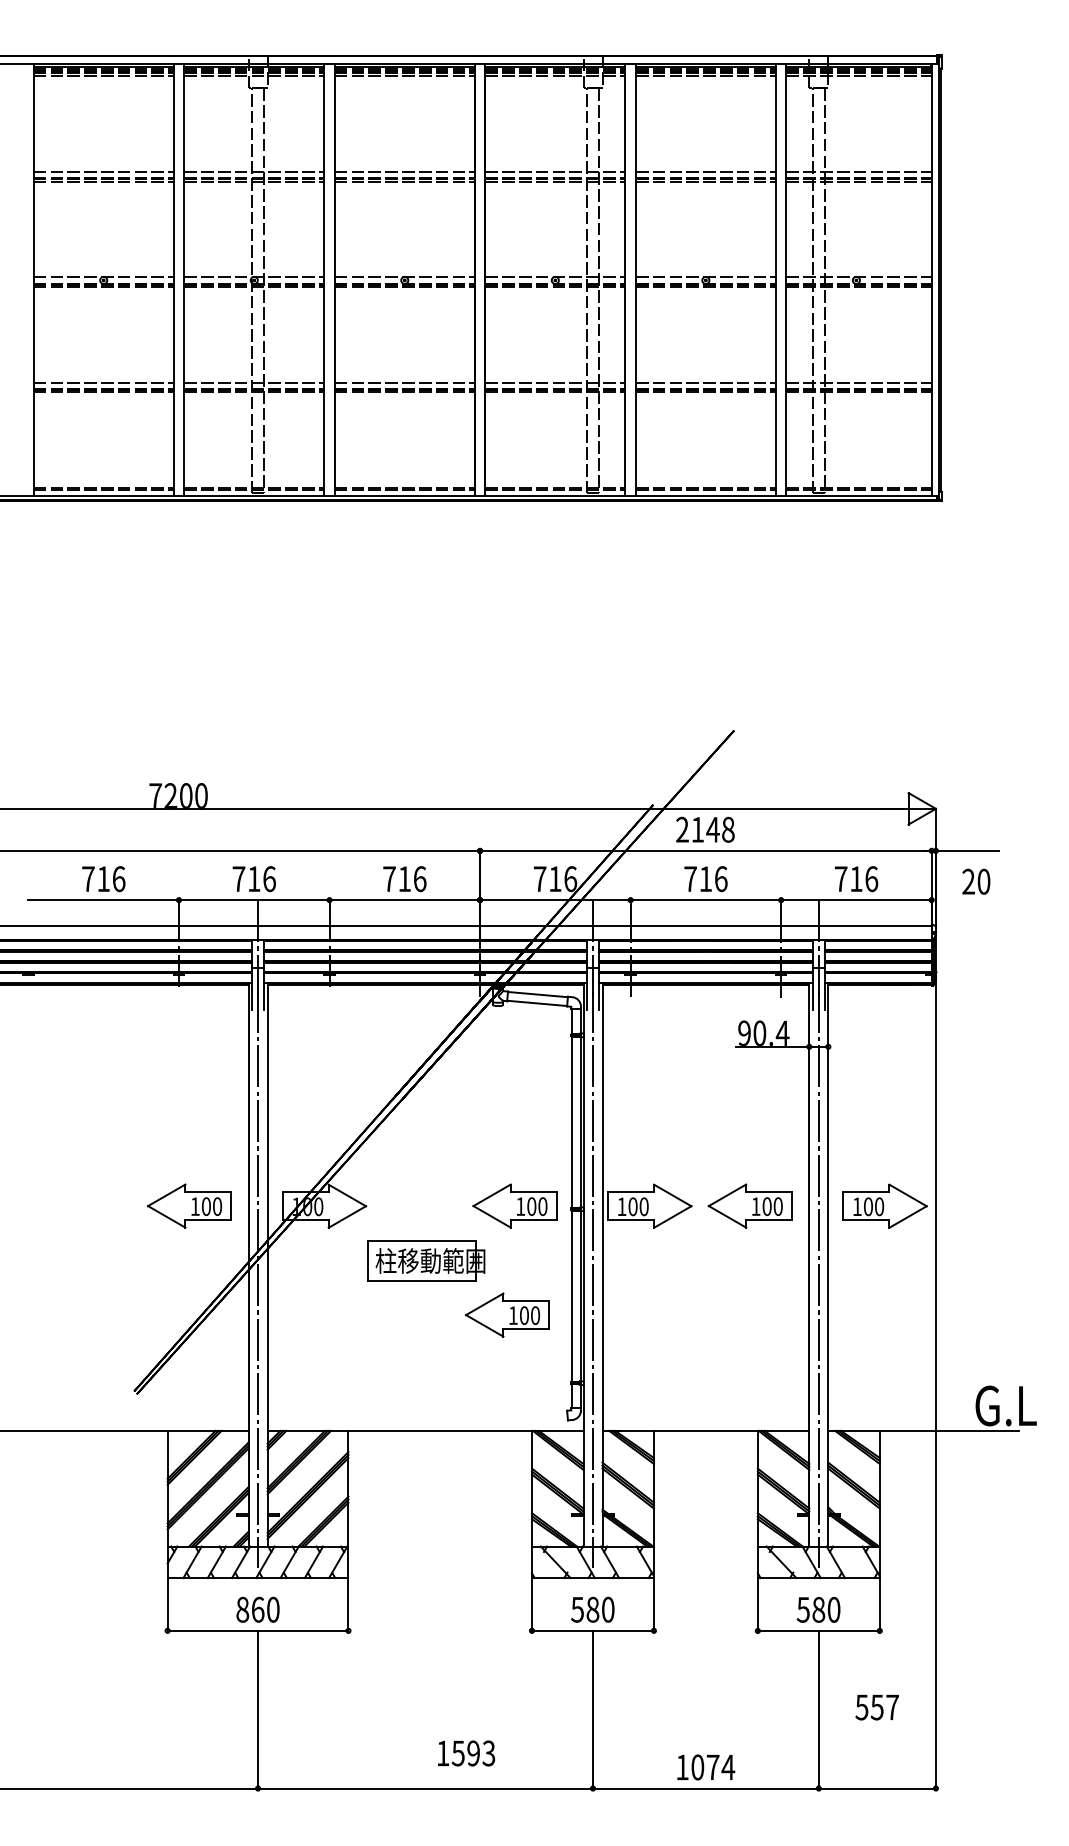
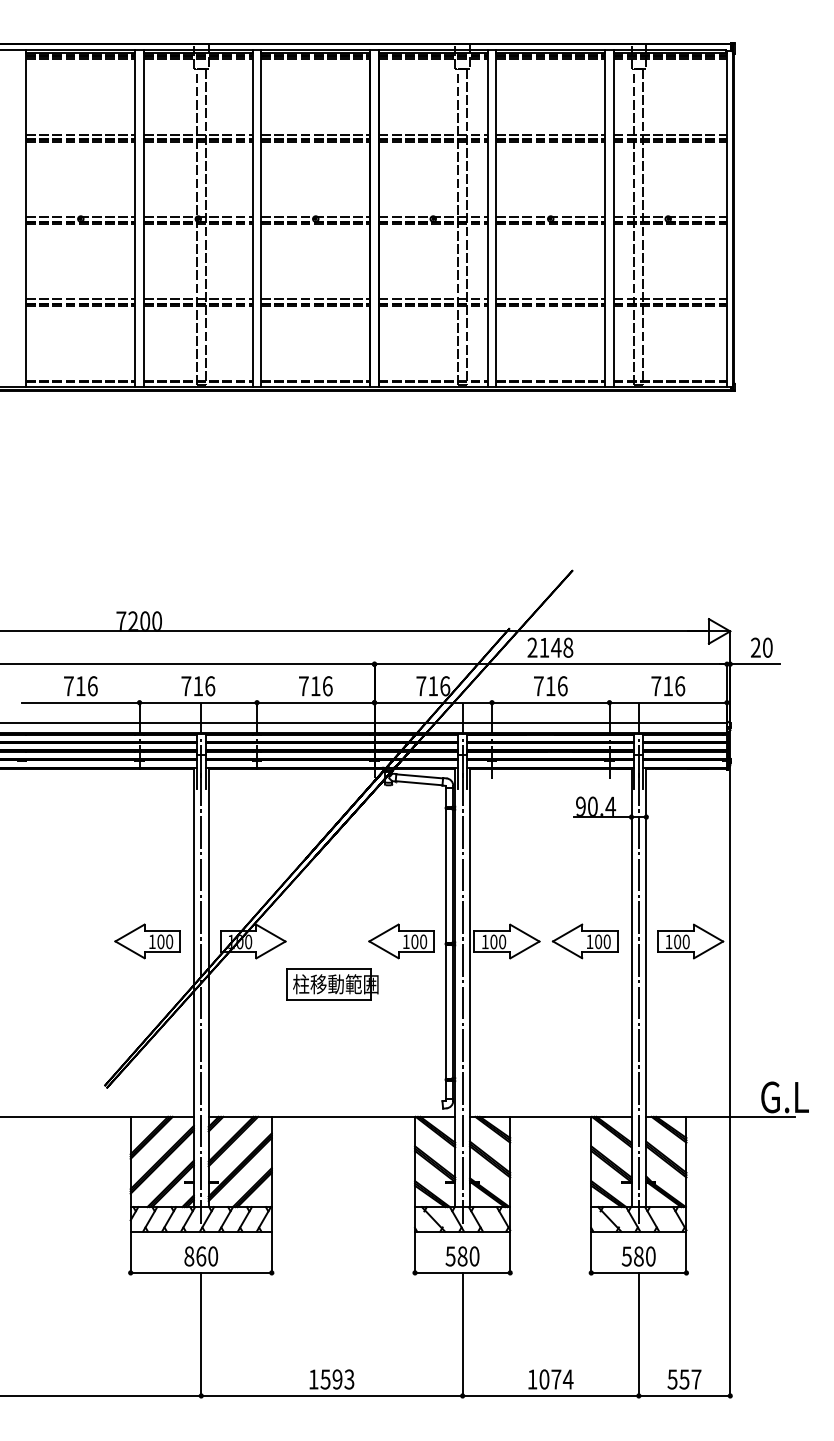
text: (976, 881) -> (761, 647), moved
part: (507, 1314) -> (395, 1026), removed
text: (876, 1707) -> (683, 1379), moved
text: (466, 1753) -> (331, 1379), moved

